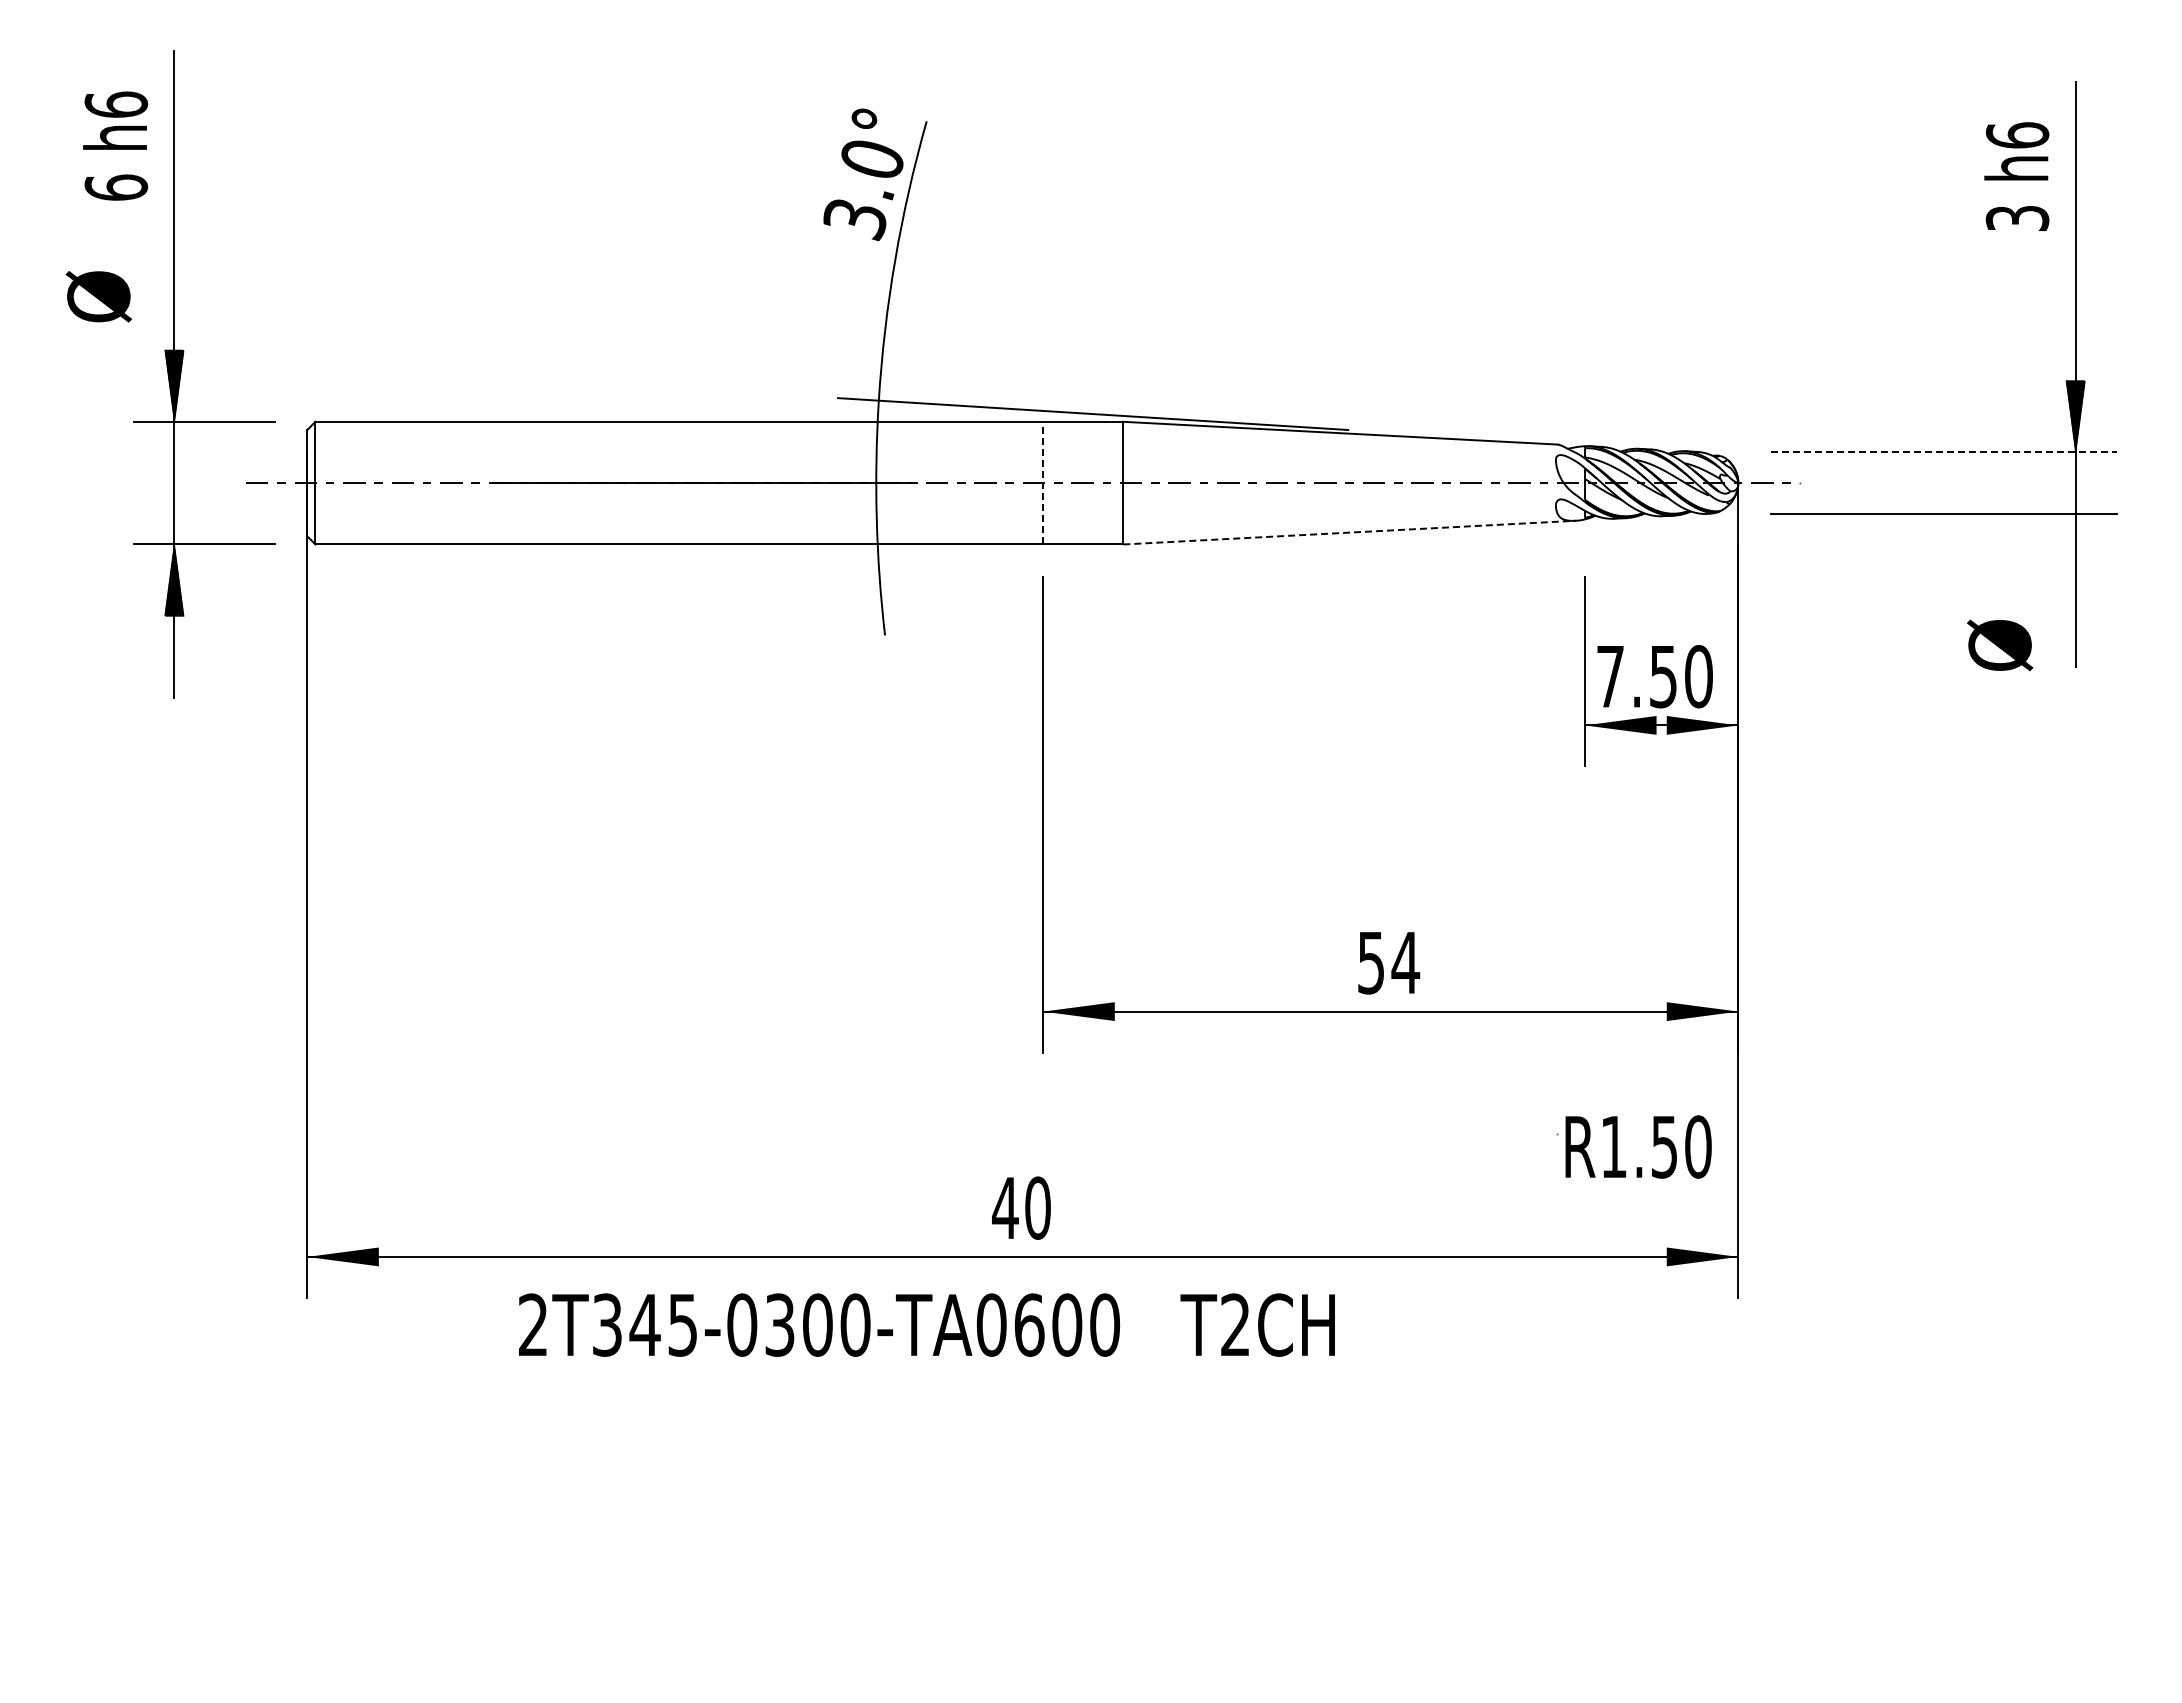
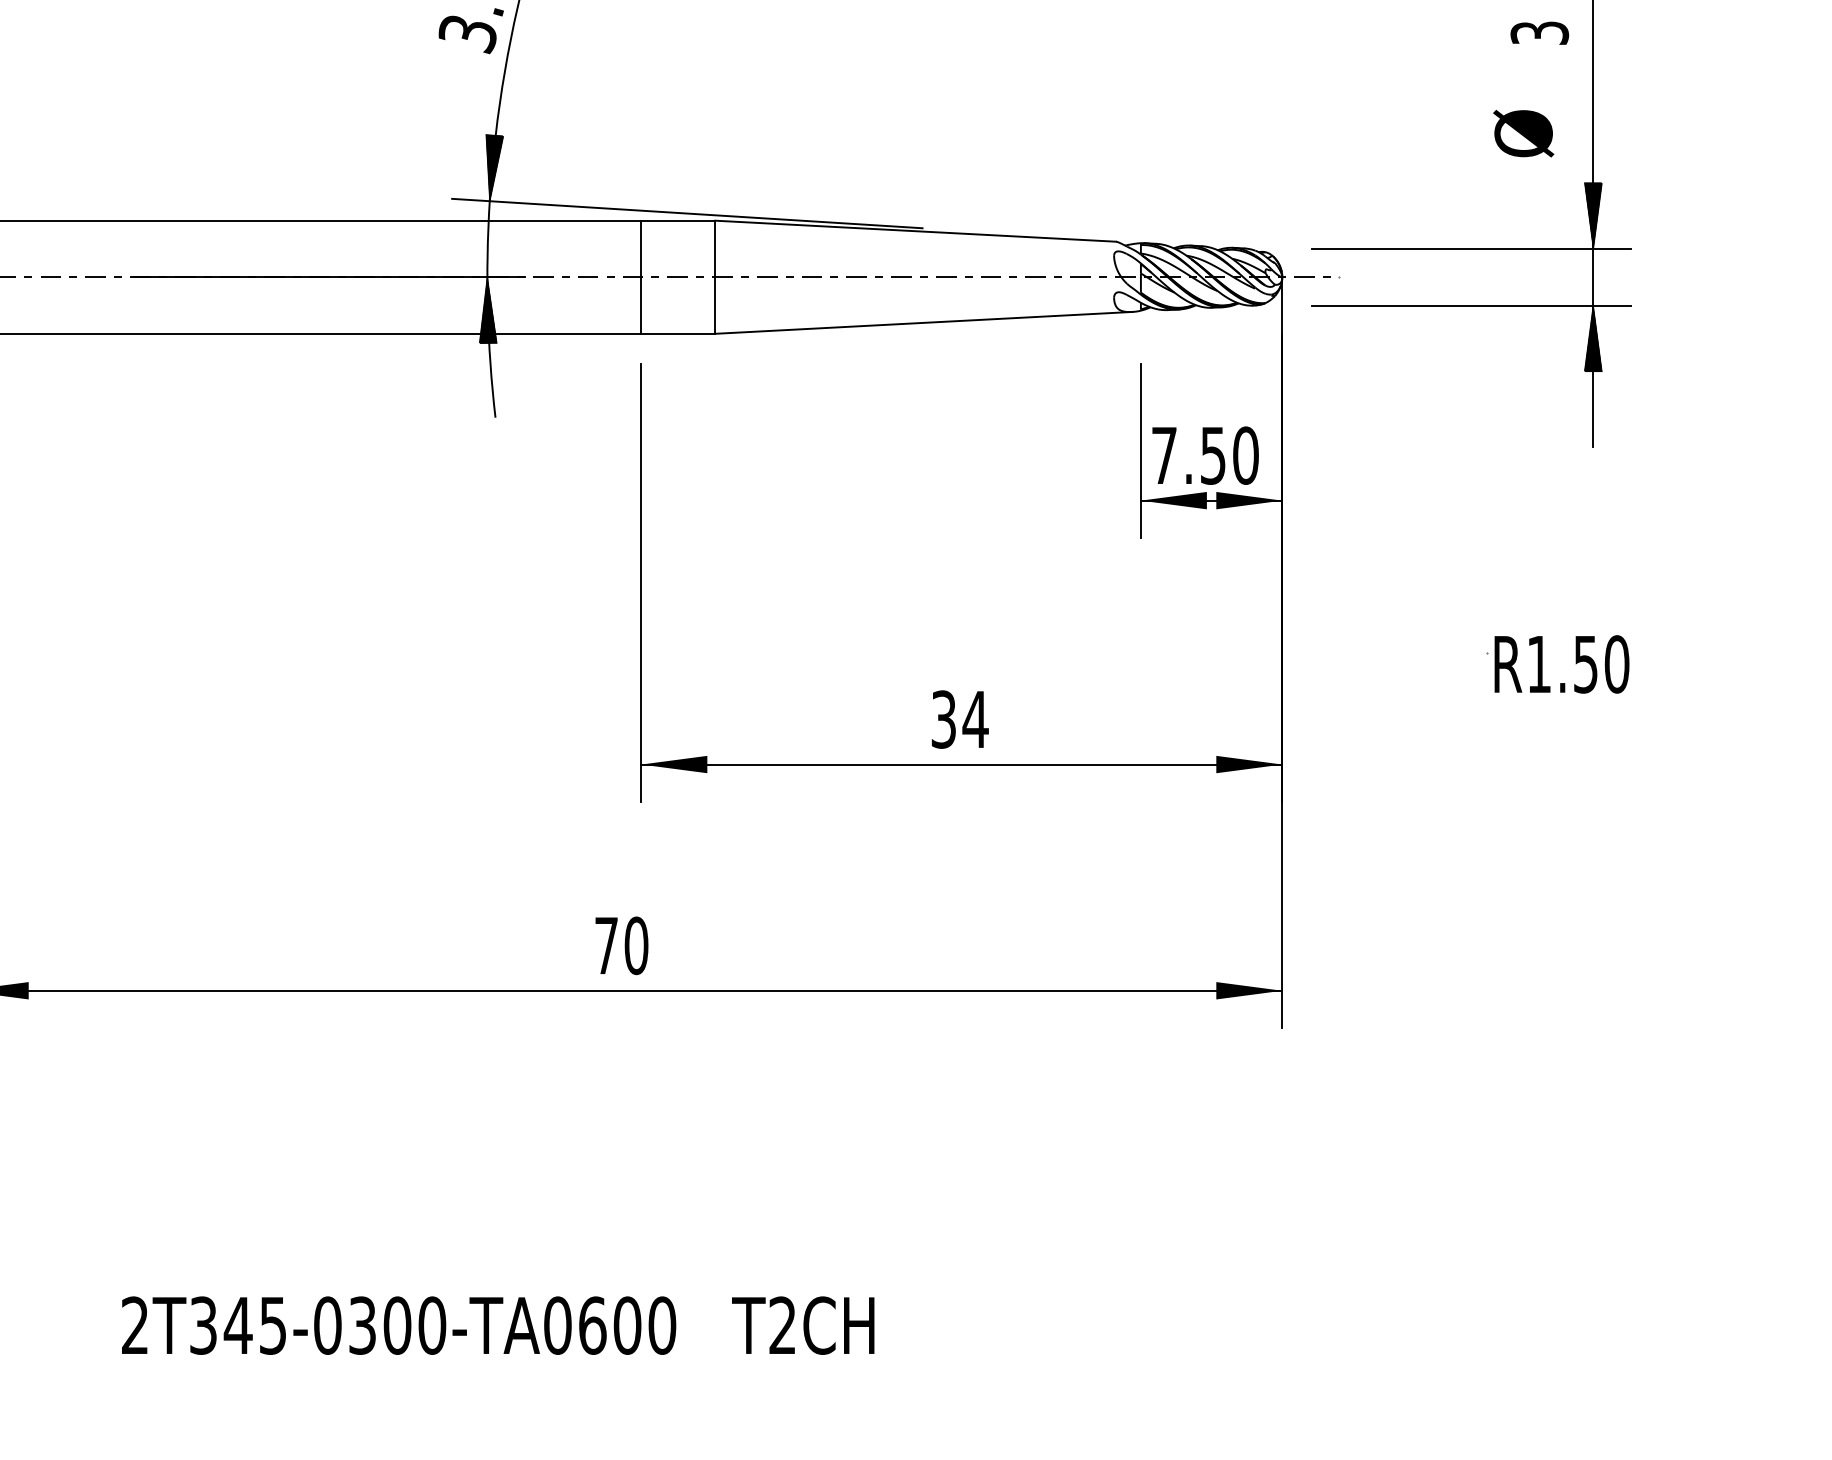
hatch: (883, 364) -> (494, 167), added
line: (1943, 452) -> (1471, 248), dashed -> solid
line: (1043, 482) -> (641, 276), dashed -> solid
hatch: (876, 518) -> (487, 309), added
line: (1349, 532) -> (923, 322), dashed -> solid
hatch: (2075, 549) -> (1593, 338), added
text: (2000, 645) -> (1524, 133), moved
text: (1371, 962) -> (944, 719), 54 -> 34
part: (1617, 1146) -> (1542, 663), moved
text: (1005, 1207) -> (606, 945), 40 -> 70
text: (926, 1324) -> (497, 1325), moved

